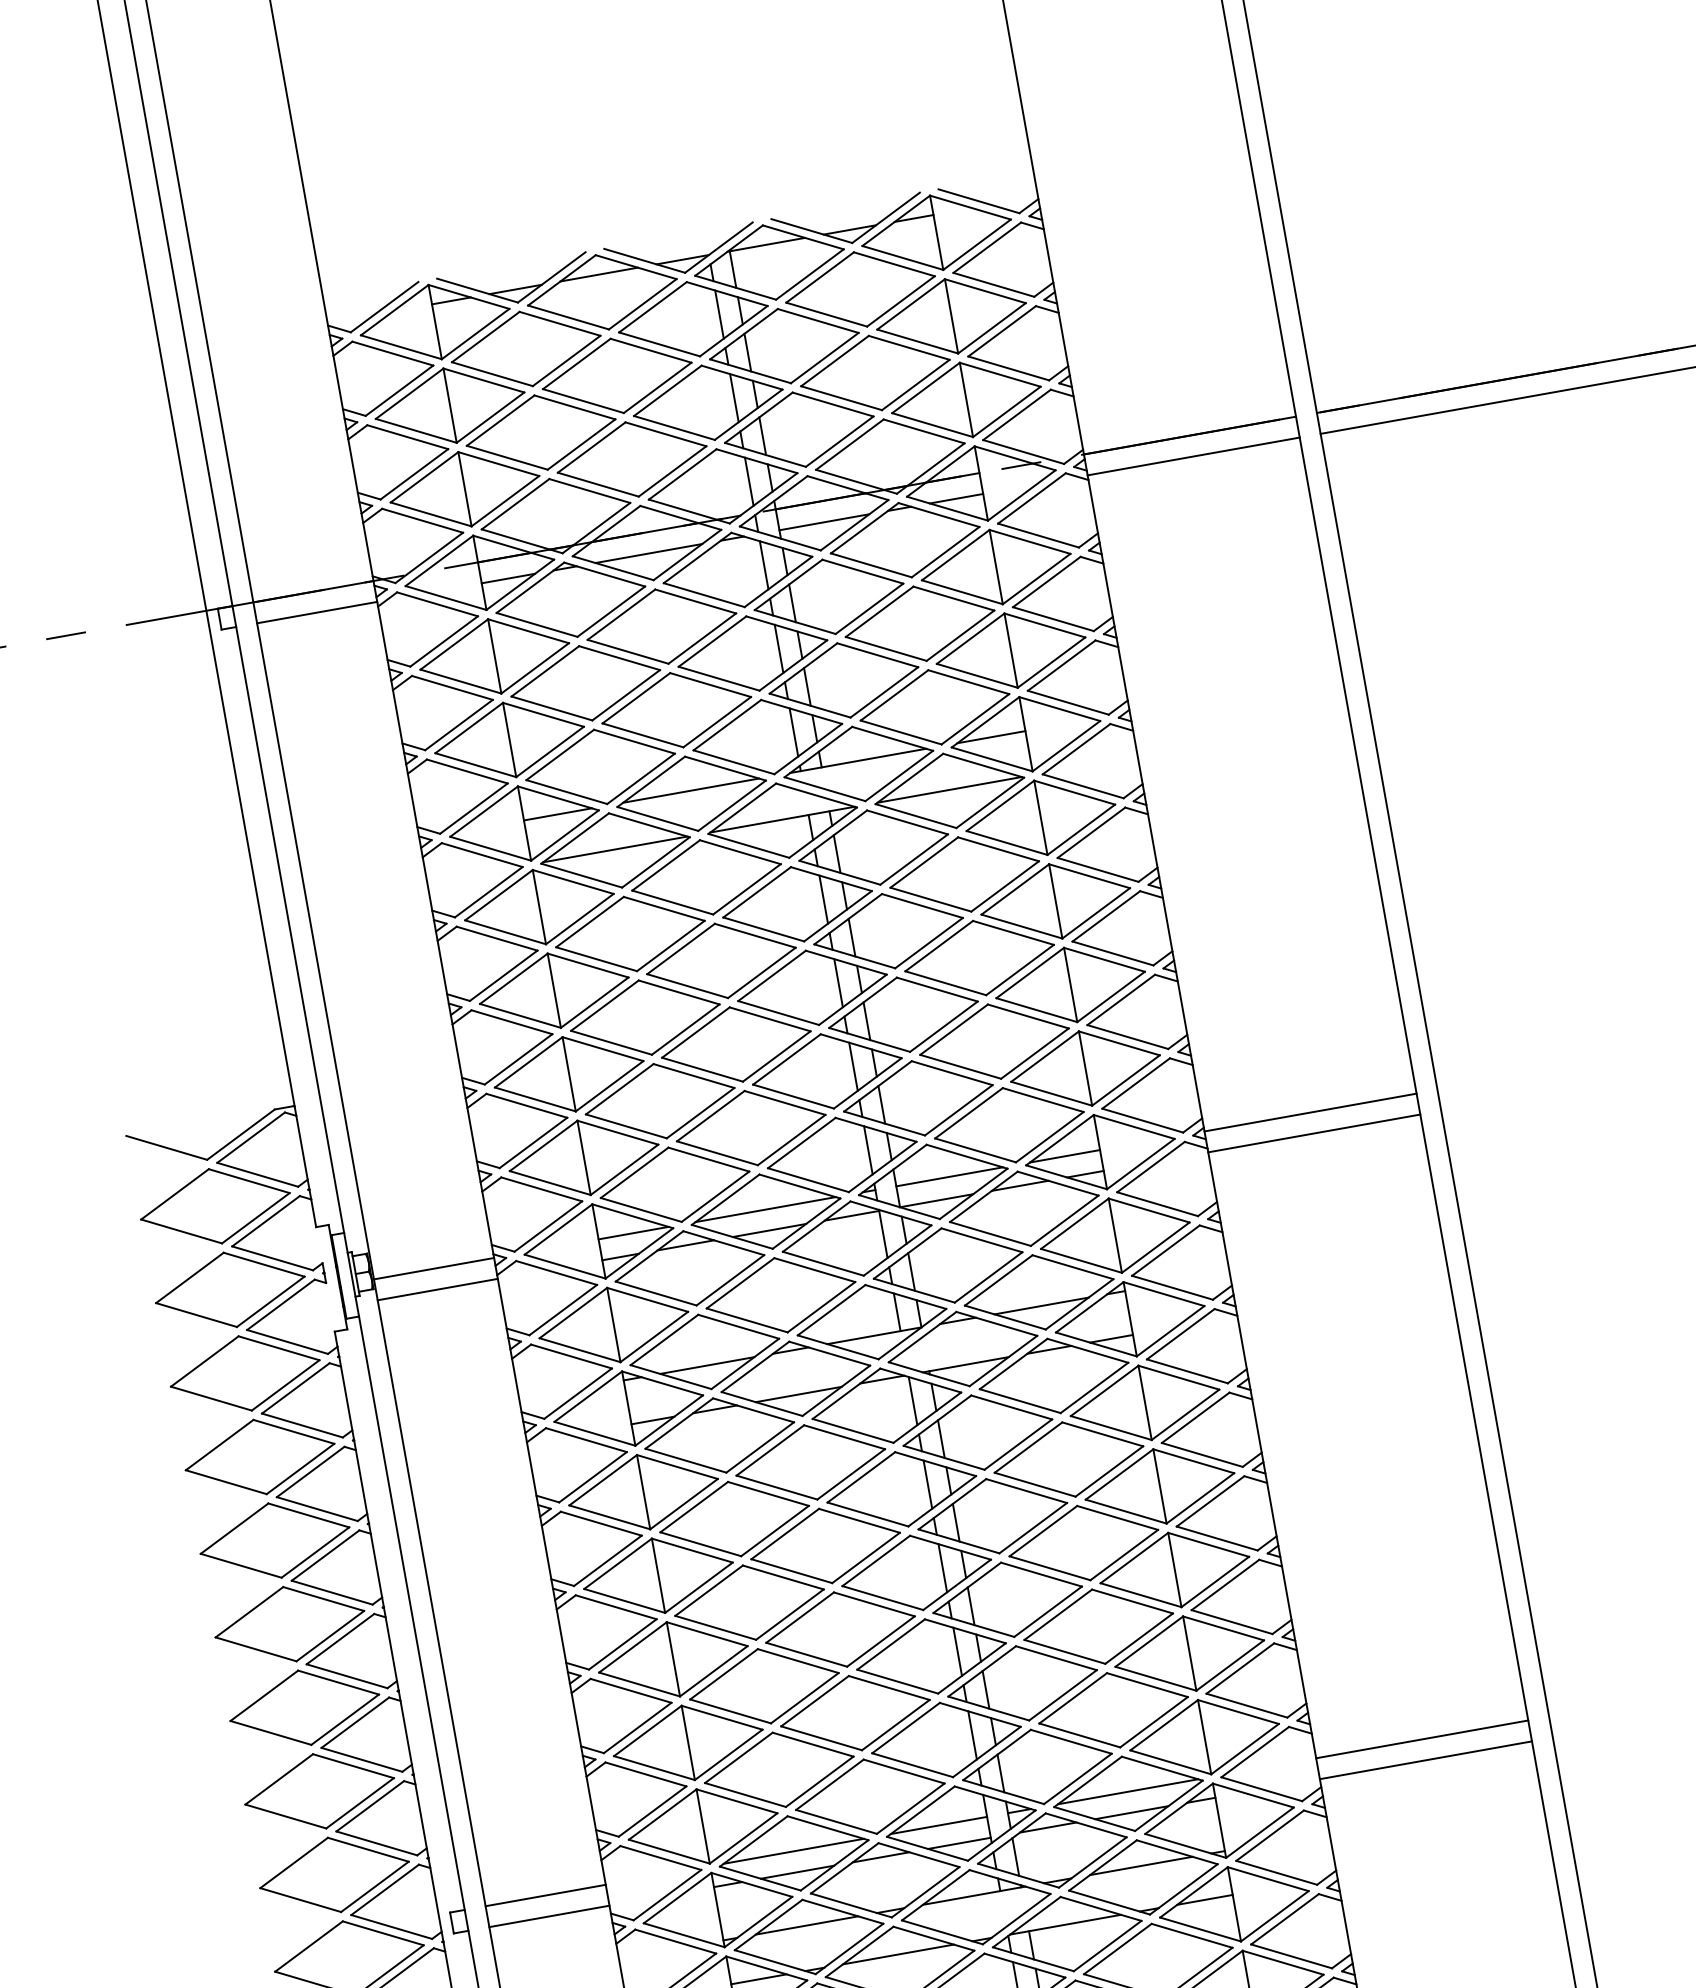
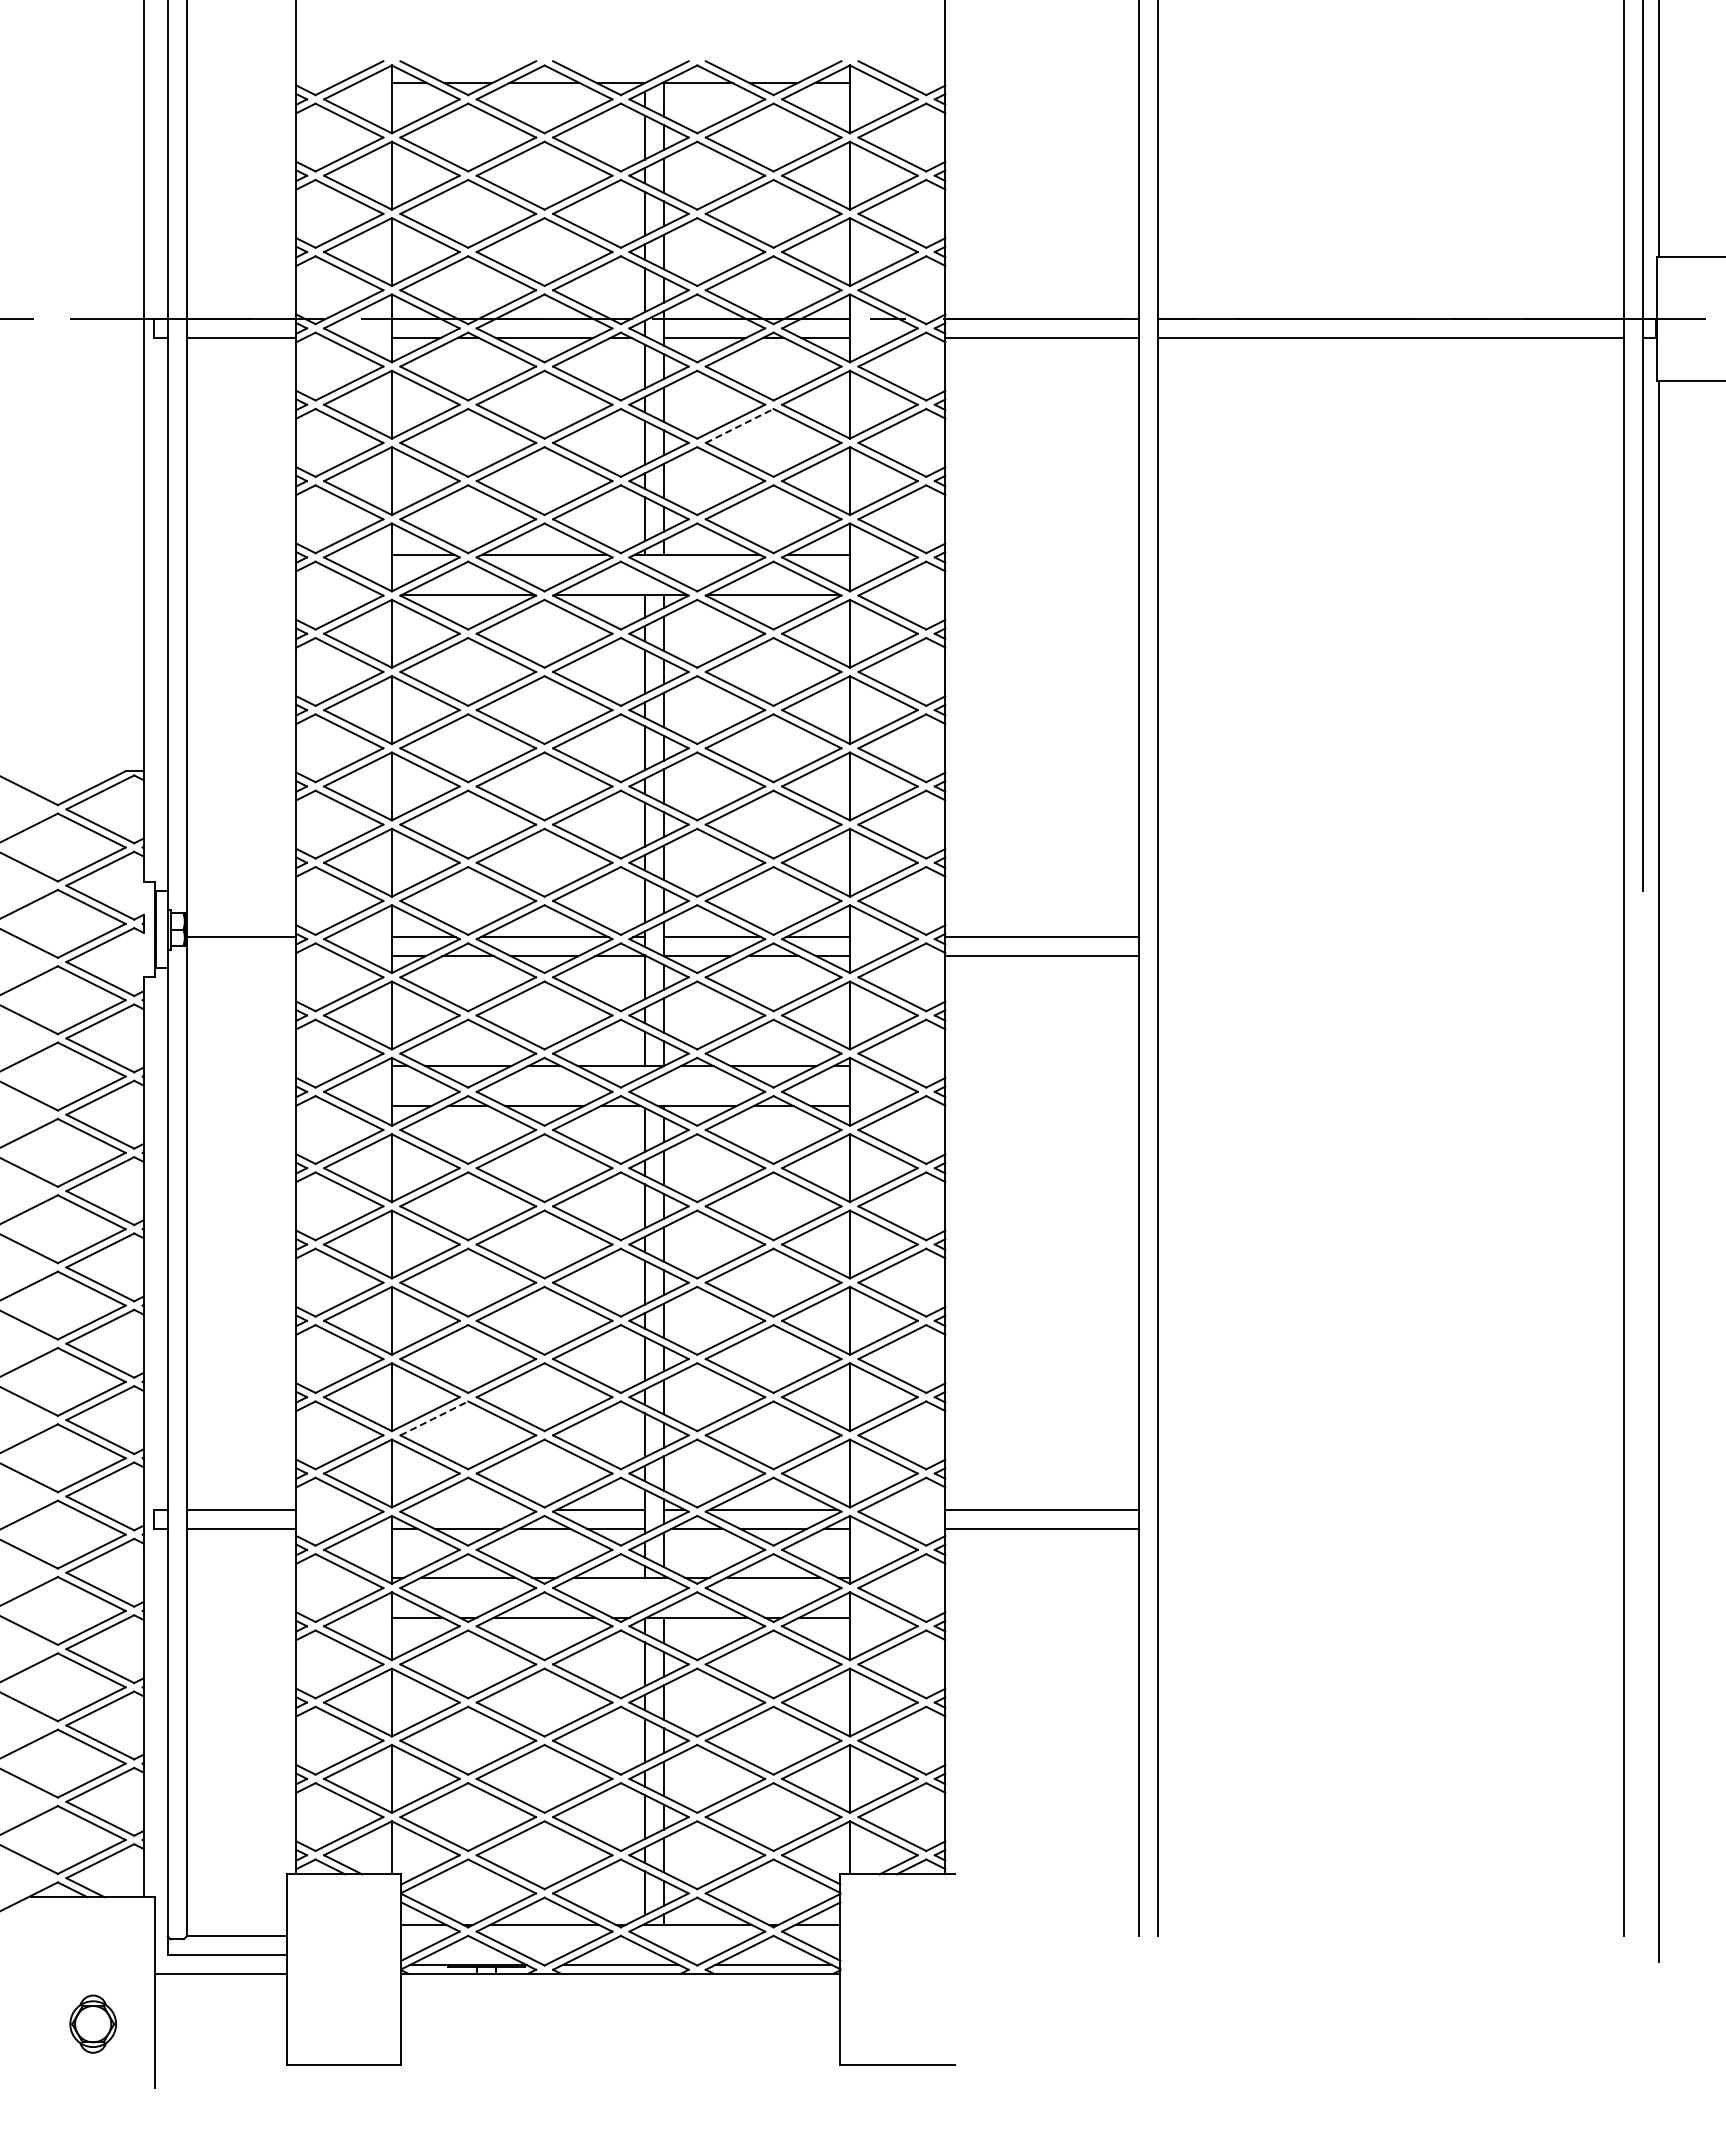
line: (879, 611) -> (739, 425), solid -> dashed
line: (437, 1289) -> (241, 956), removed
line: (739, 1757) -> (434, 1418), solid -> dashed
line: (794, 1850) -> (468, 1509), removed

